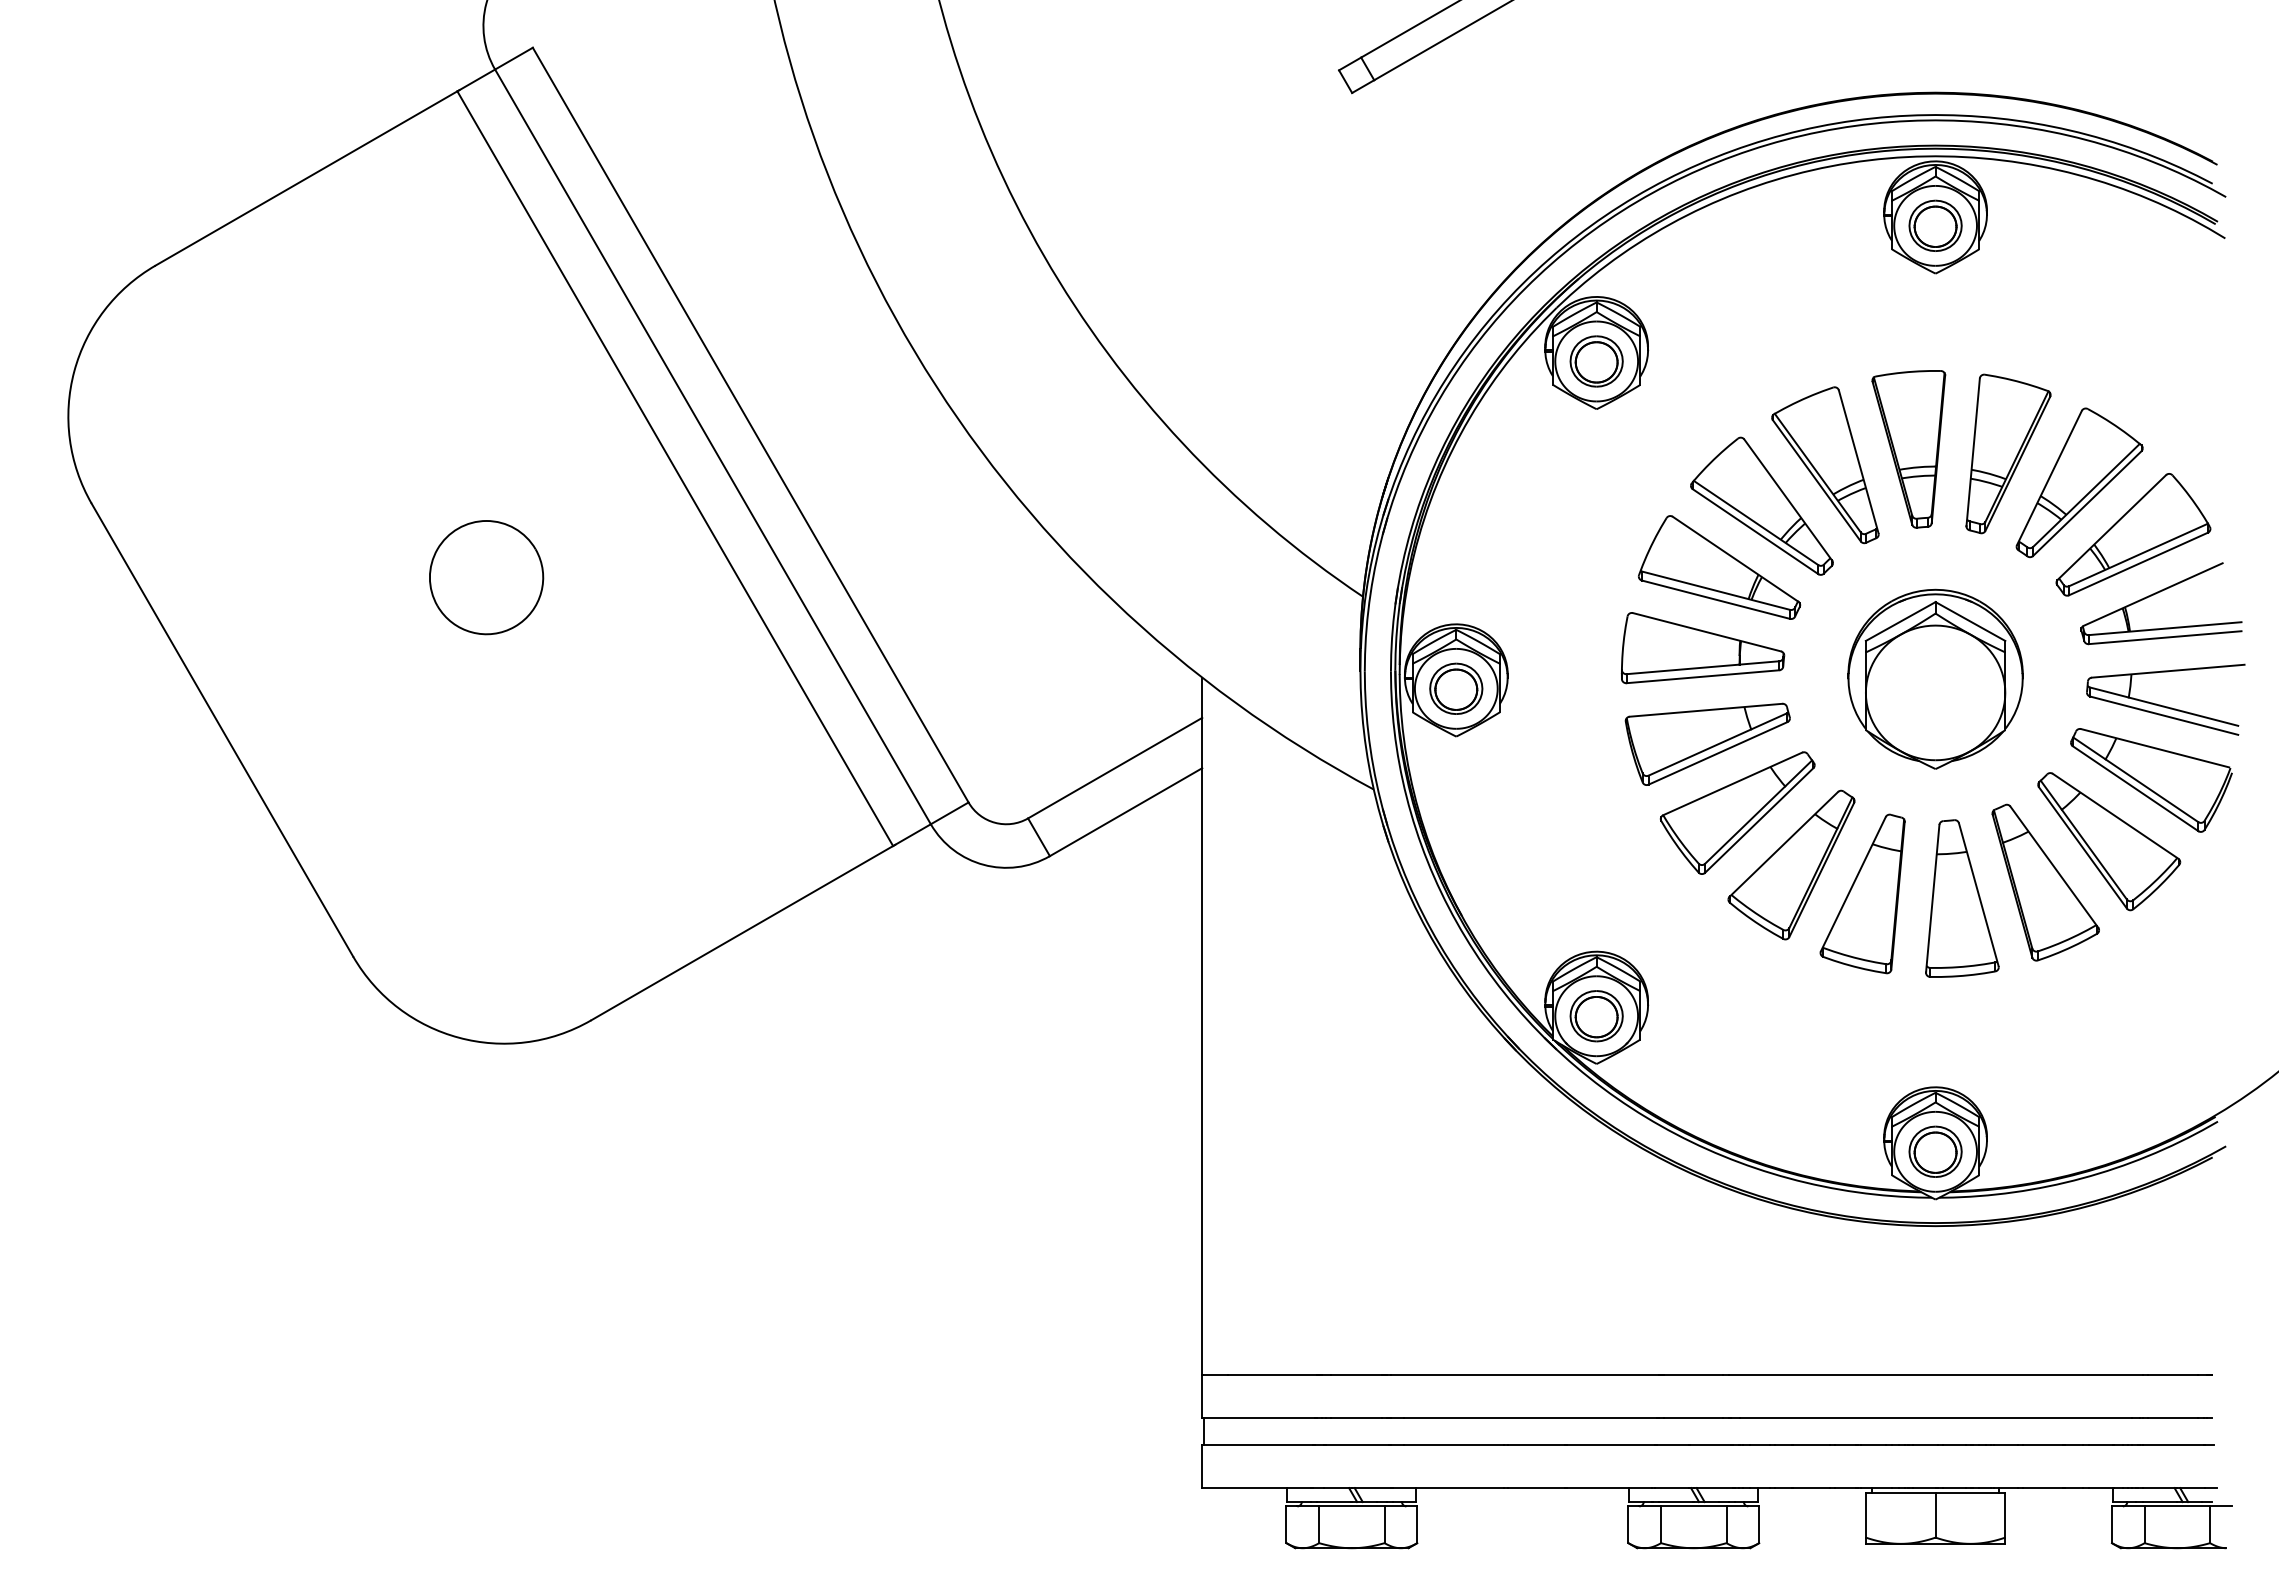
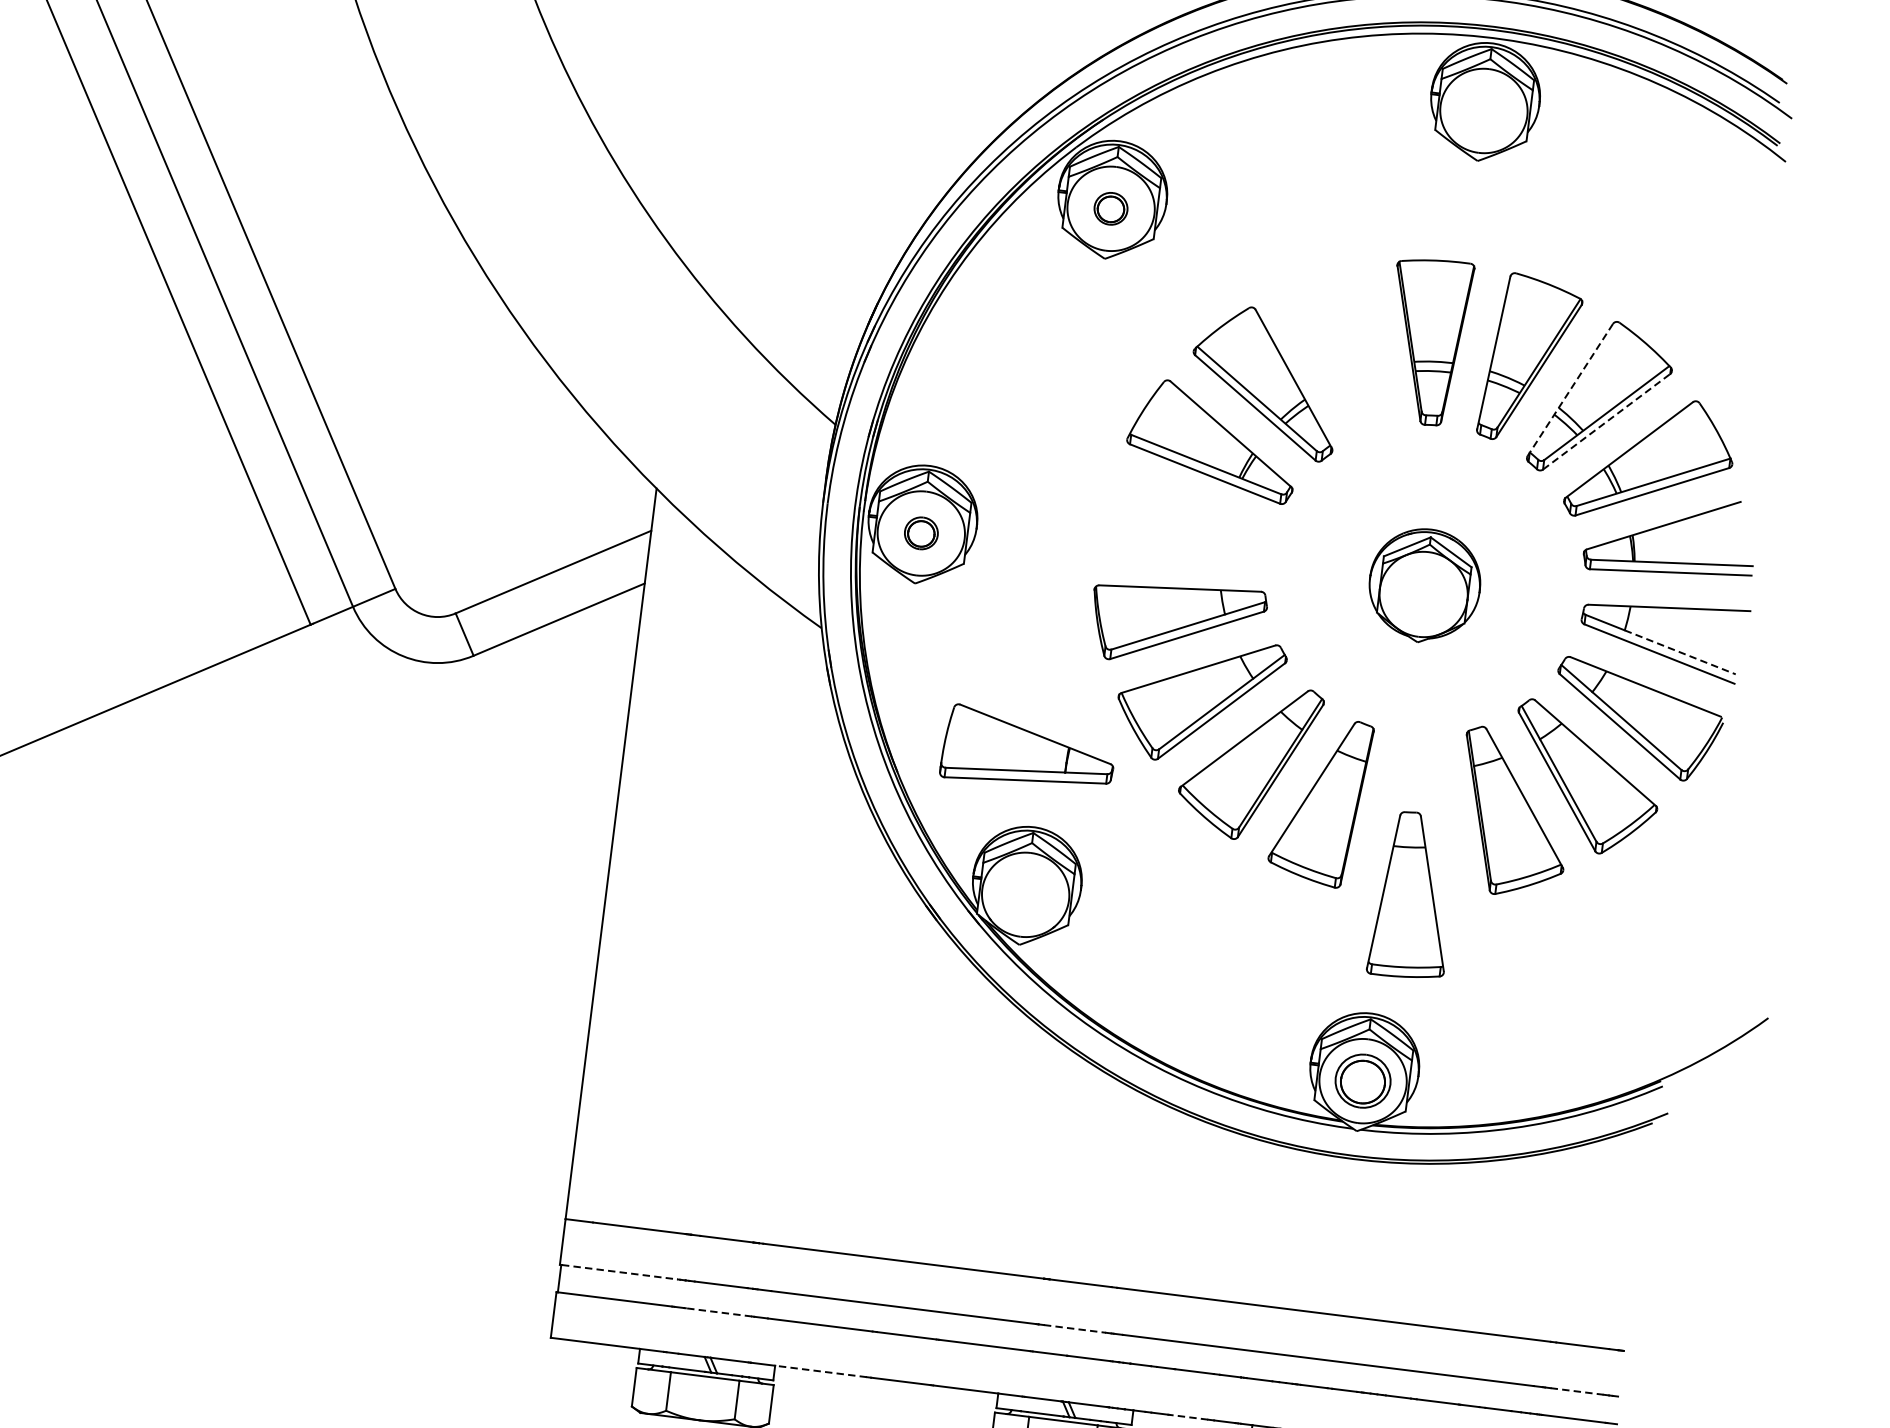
part: (1935, 225) -> (1483, 110), removed
part: (1596, 361) -> (1110, 208), size x0.6
part: (1825, 465) -> (1337, 347), removed
line: (2049, 478) -> (1570, 390), solid -> dashed
line: (2087, 503) -> (1606, 421), solid -> dashed
part: (1702, 648) -> (1028, 750), moved
part: (1935, 678) -> (1424, 585), size x0.6
part: (1456, 688) -> (921, 533), size x0.6
line: (2183, 711) -> (1680, 652), solid -> dashed
part: (1962, 898) -> (1414, 895), moved
part: (1596, 1016) -> (1025, 895), removed
line: (1260, 1418) -> (620, 1272), solid -> dashed
line: (1693, 1418) -> (1074, 1329), solid -> dashed
line: (2173, 1418) -> (1577, 1391), solid -> dashed
line: (1357, 1444) -> (719, 1312), solid -> dashed
line: (1460, 1488) -> (821, 1371), solid -> dashed
line: (1810, 1488) -> (1188, 1417), solid -> dashed

